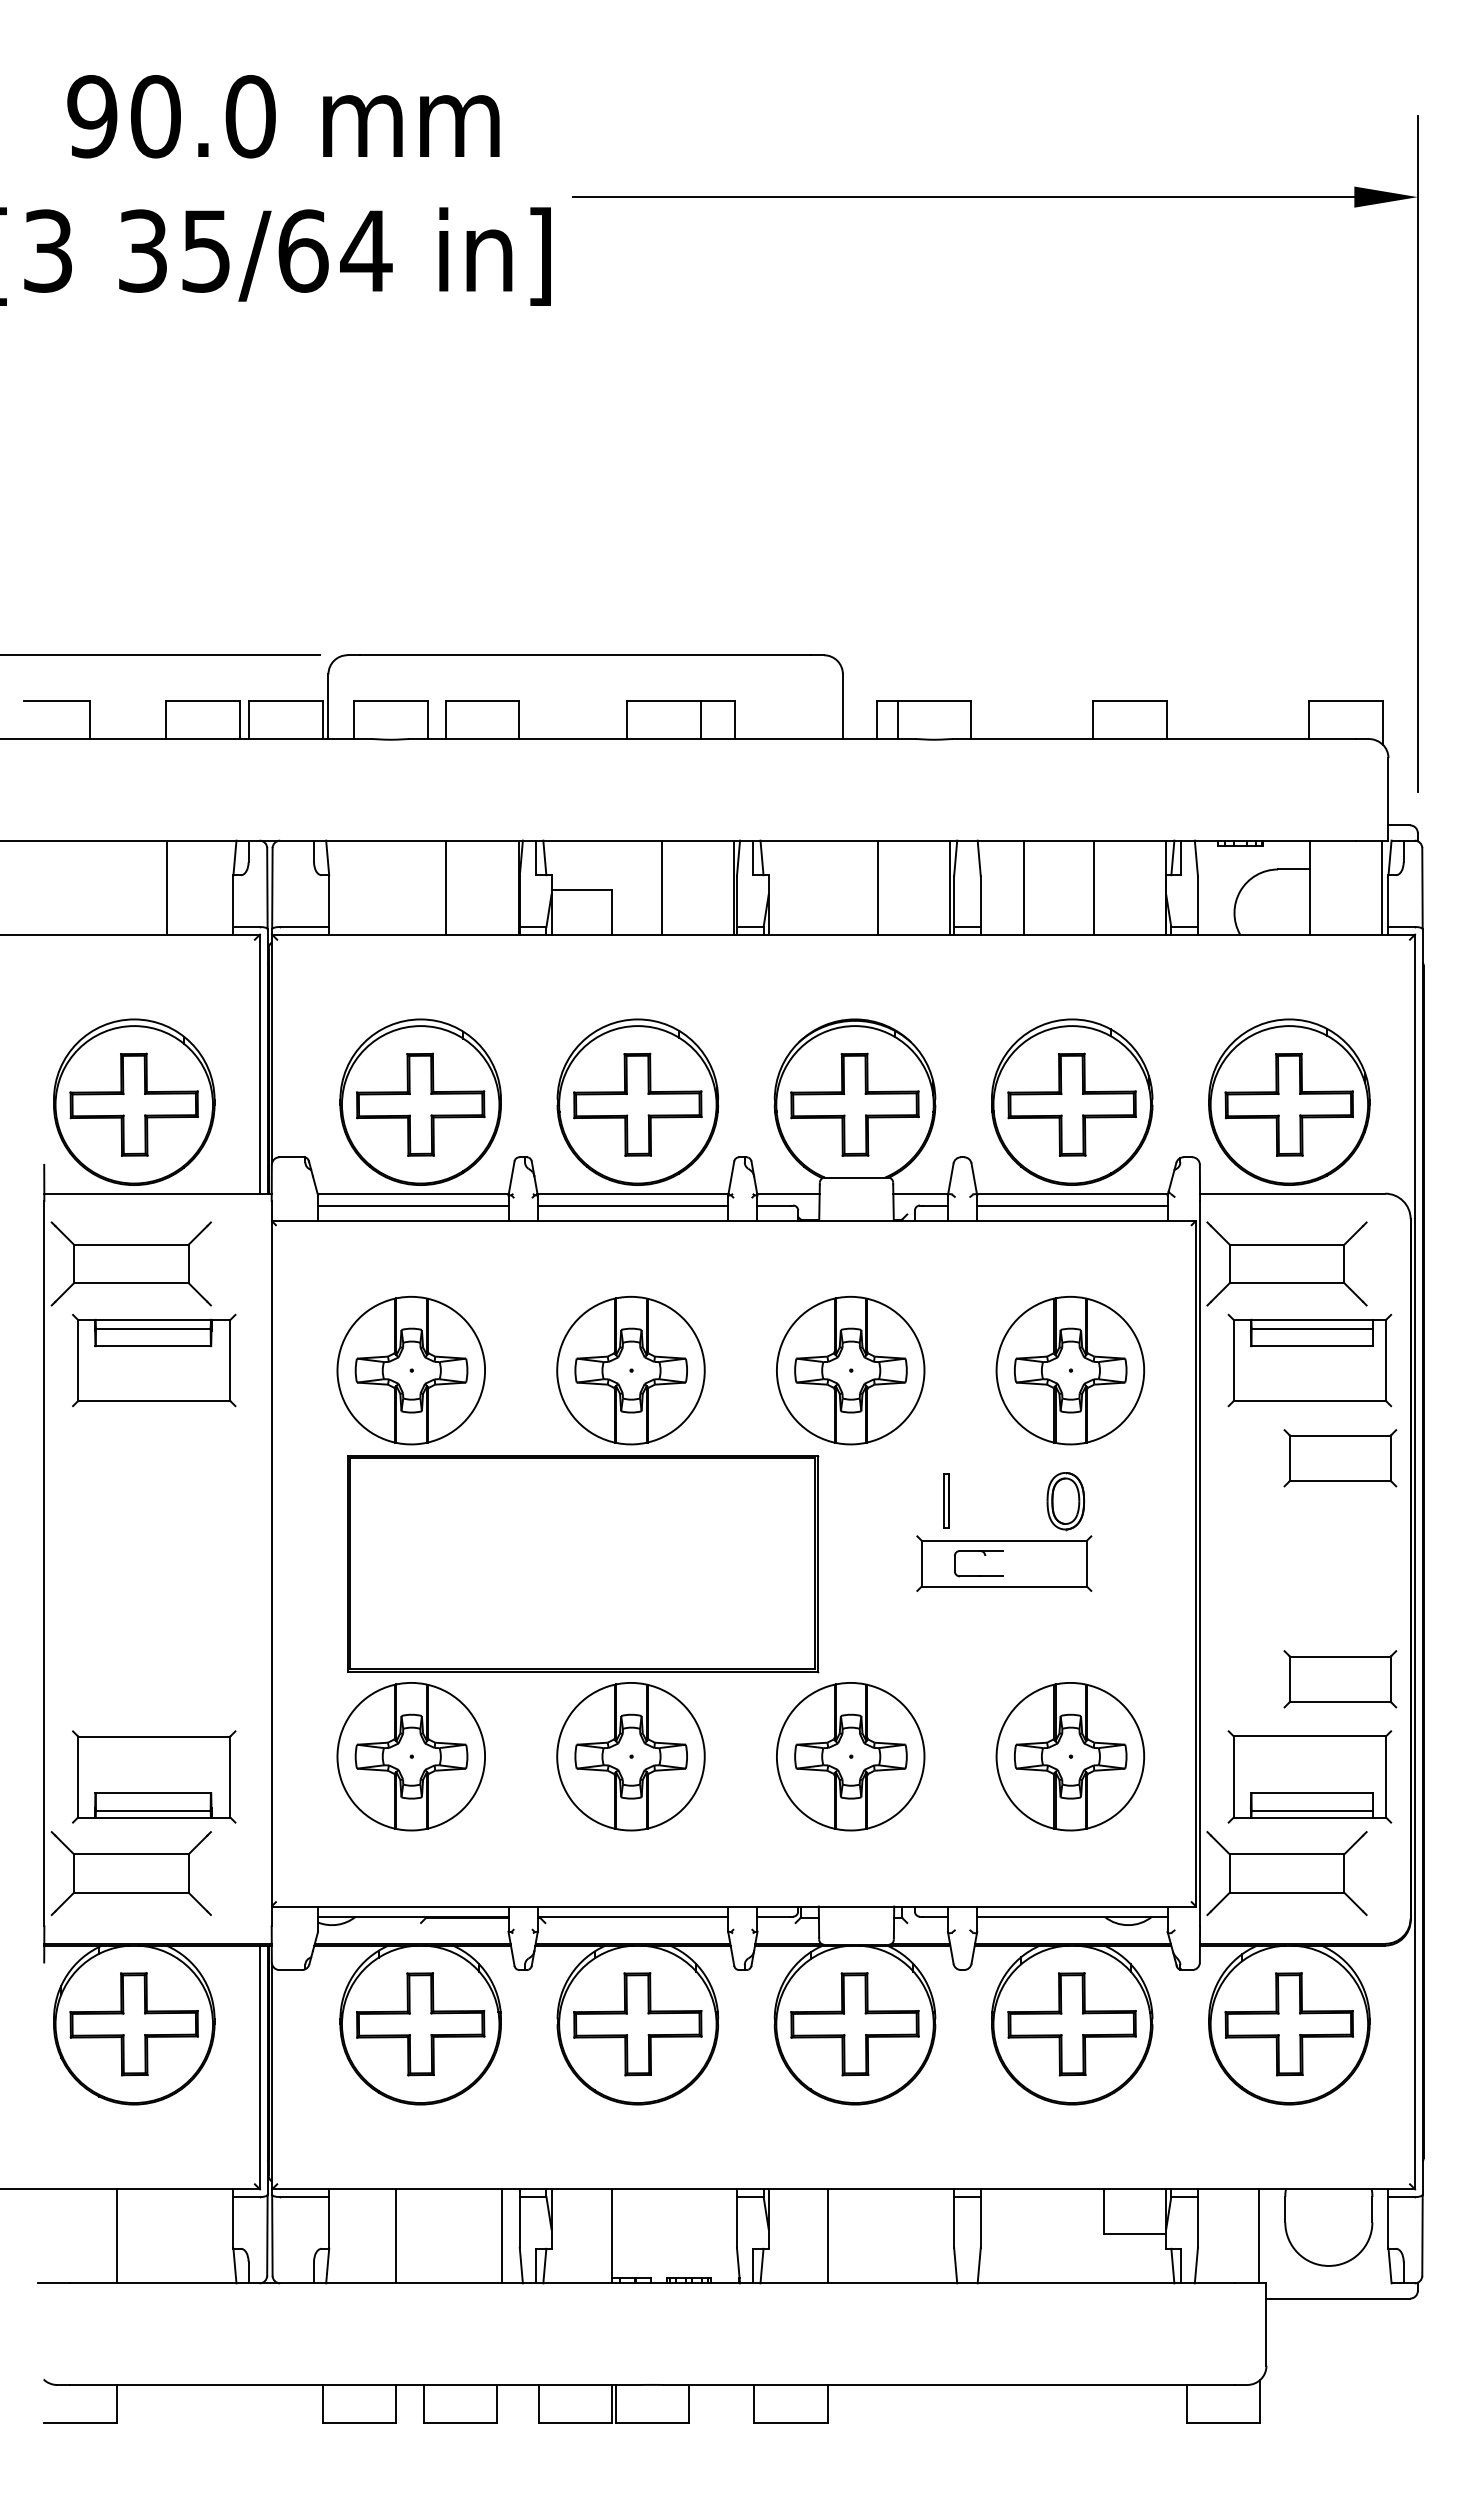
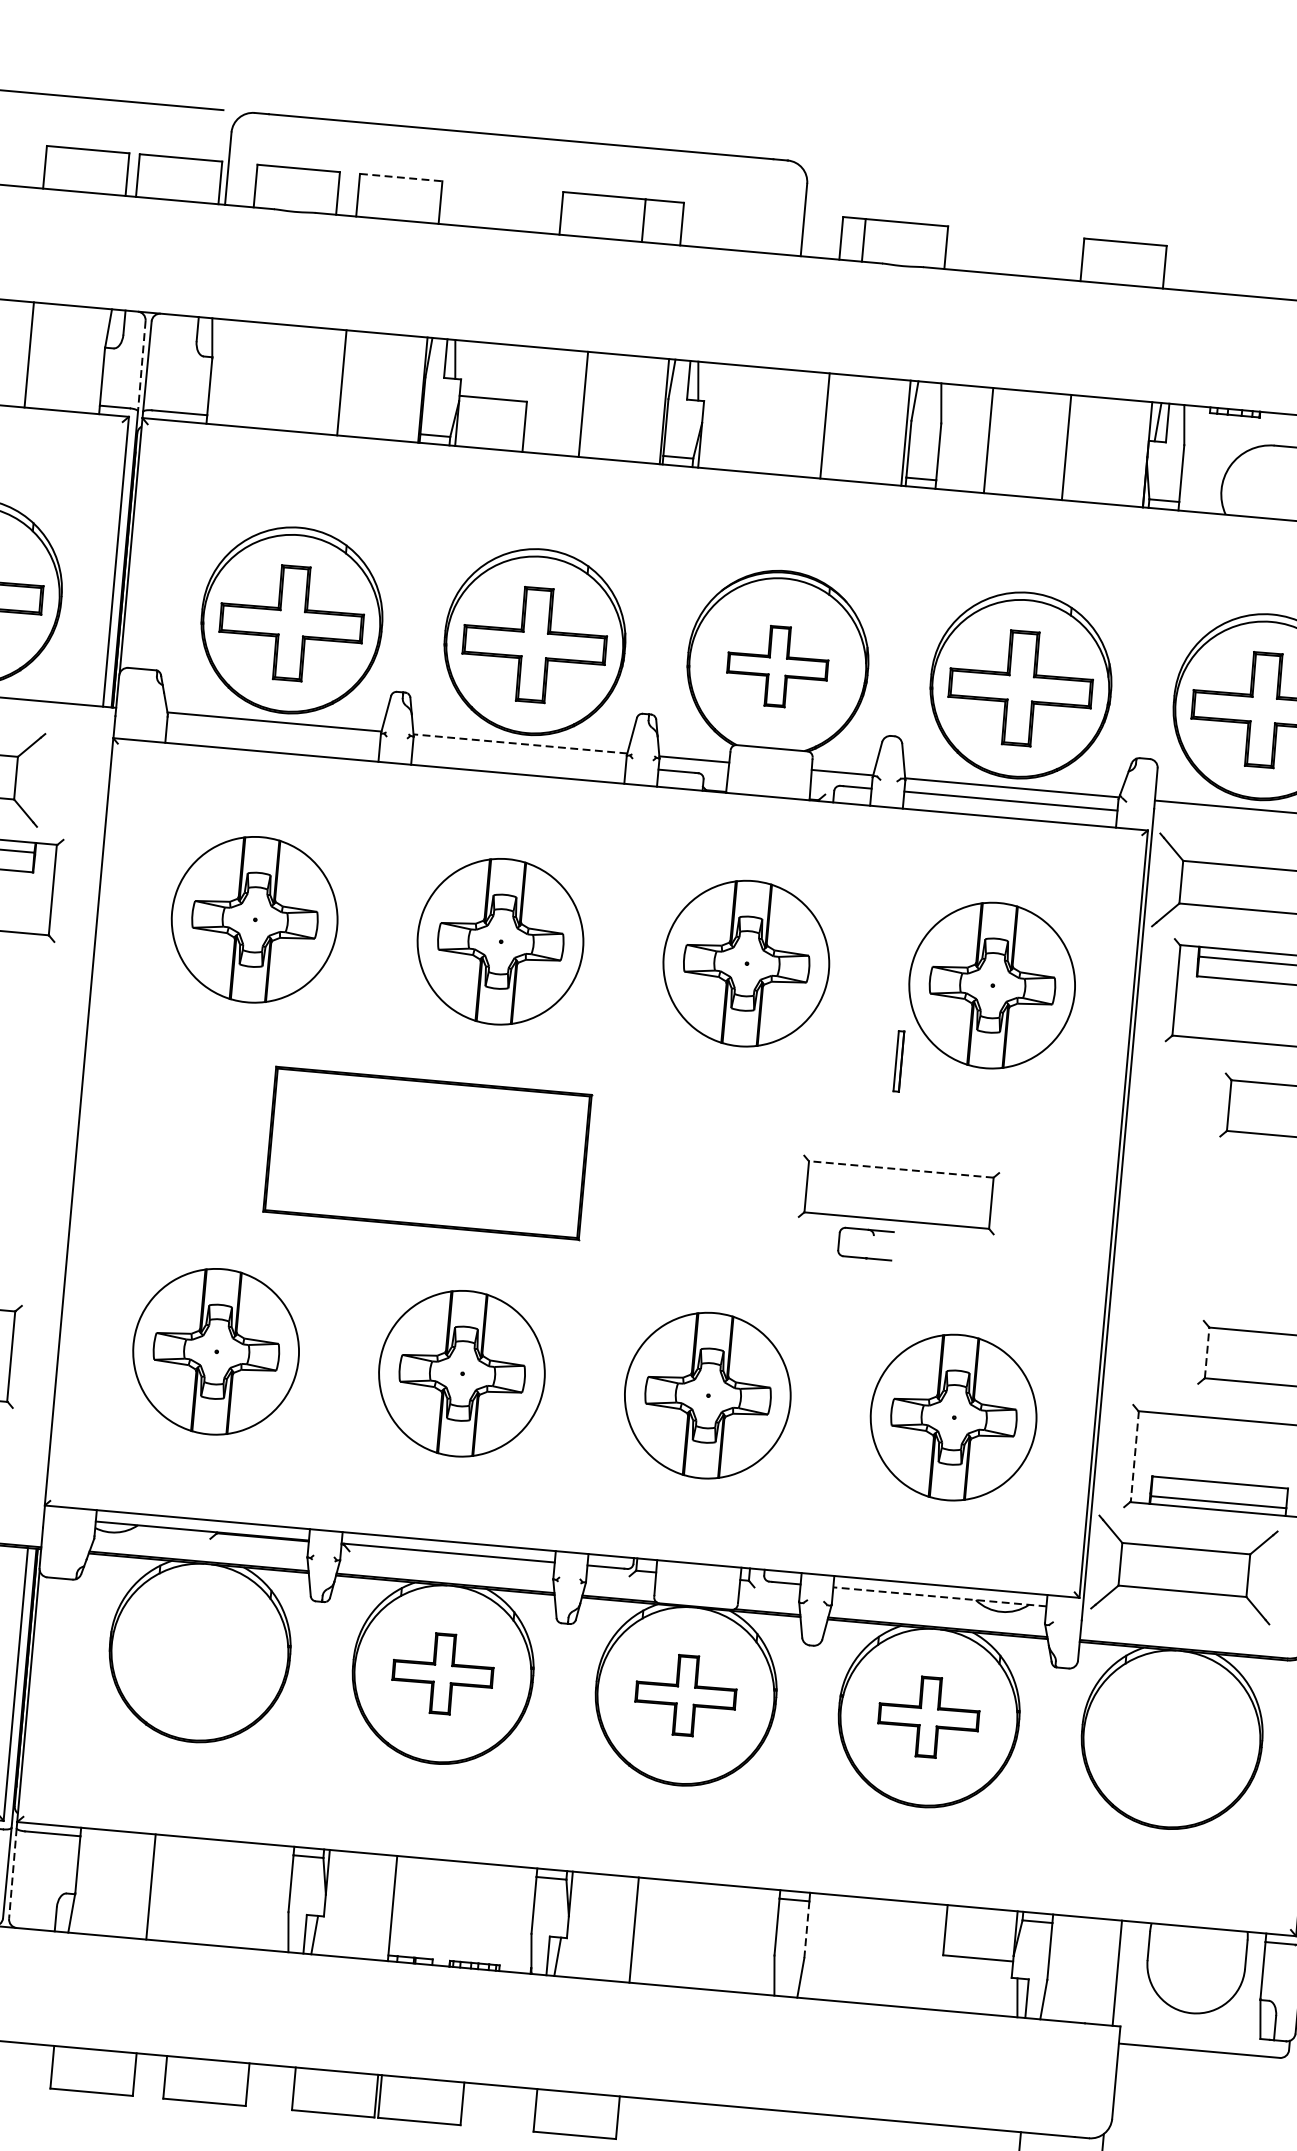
line: (482, 700) -> (401, 177), solid -> dashed
line: (267, 889) -> (141, 367), solid -> dashed
part: (854, 1104) -> (777, 666), size x0.7
line: (633, 1193) -> (521, 743), solid -> dashed
line: (413, 1205) -> (273, 735), removed
line: (632, 1205) -> (518, 757), removed
part: (946, 1500) -> (898, 1060), moved
part: (1065, 1501) -> (973, 1131), removed
line: (1004, 1540) -> (901, 1169), solid -> dashed
part: (984, 1555) -> (873, 1235), moved
part: (583, 1564) -> (428, 1153), size x0.6
line: (1290, 1679) -> (1207, 1353), solid -> dashed
line: (1234, 1777) -> (1135, 1457), solid -> dashed
line: (1071, 1916) -> (938, 1596), solid -> dashed
part: (420, 2024) -> (199, 1652), removed
part: (637, 2024) -> (442, 1674), size x0.7
part: (854, 2024) -> (685, 1695), size x0.7
part: (1071, 2024) -> (928, 1717), size x0.7
part: (1289, 2024) -> (1172, 1739), removed
line: (980, 2222) -> (806, 1929), solid -> dashed
line: (272, 2235) -> (13, 1873), solid -> dashed
line: (501, 2236) -> (269, 1897), removed

